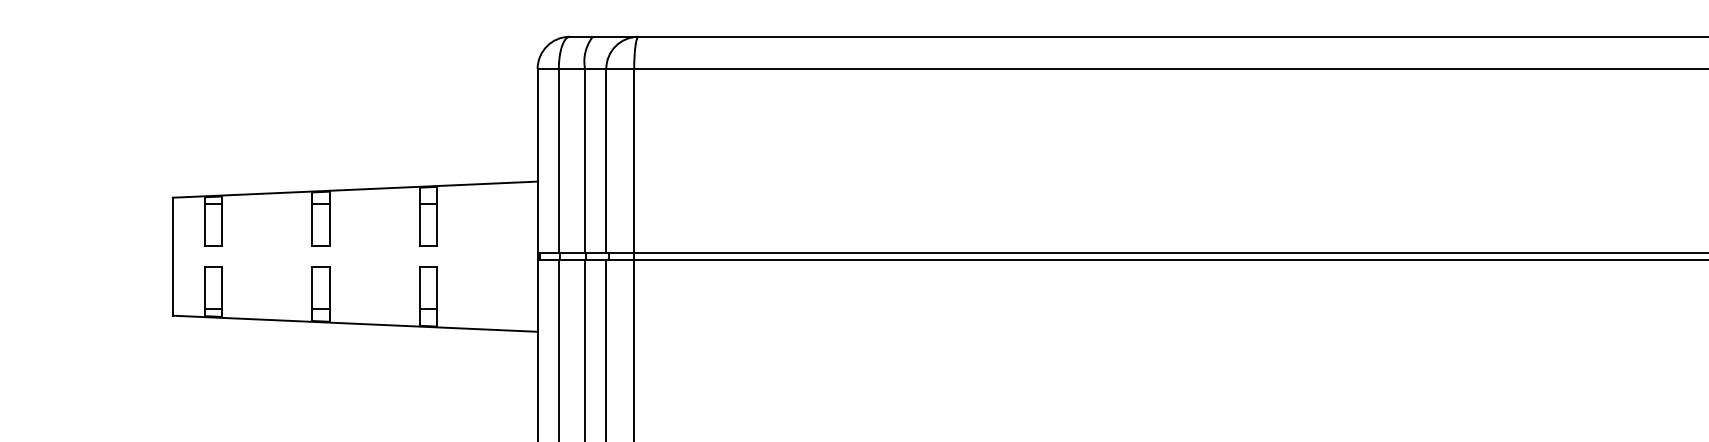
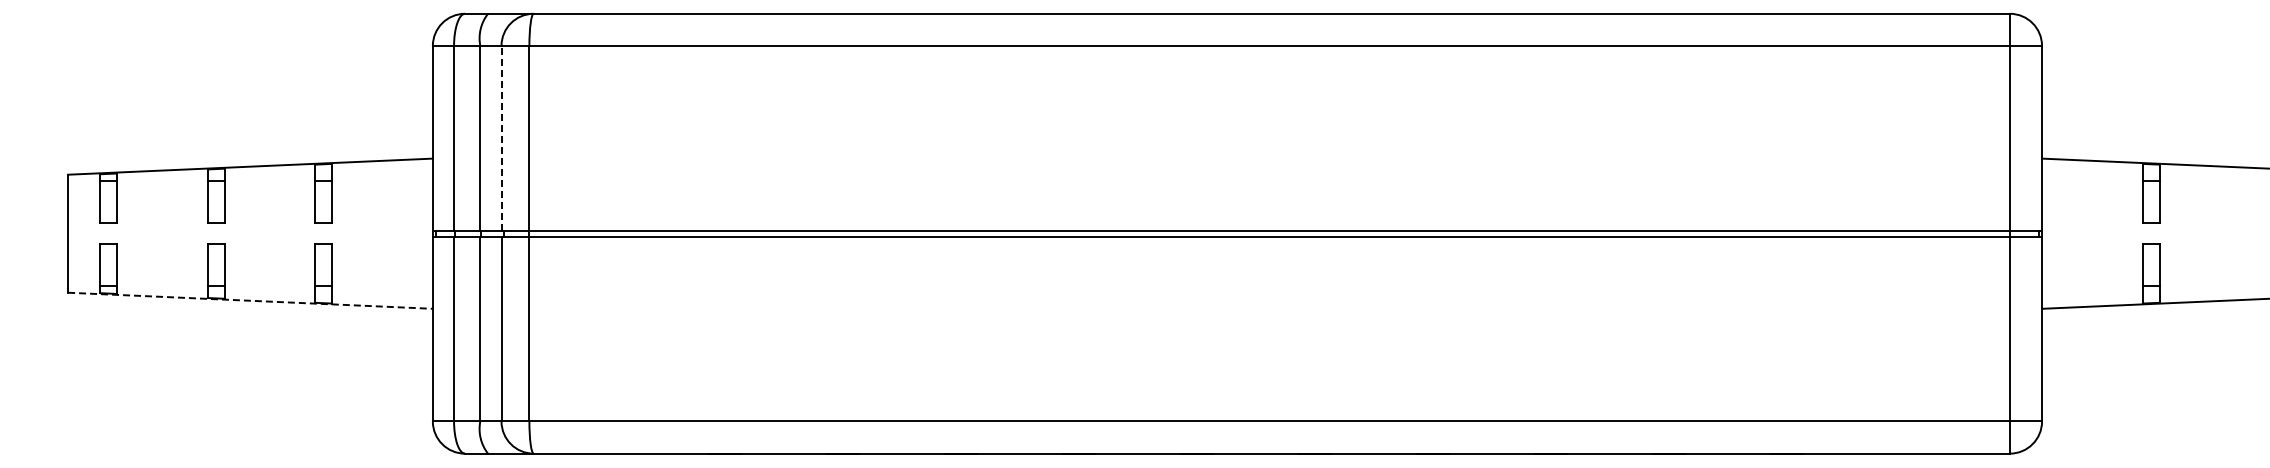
line: (606, 160) -> (501, 137), solid -> dashed
line: (355, 323) -> (250, 300), solid -> dashed

